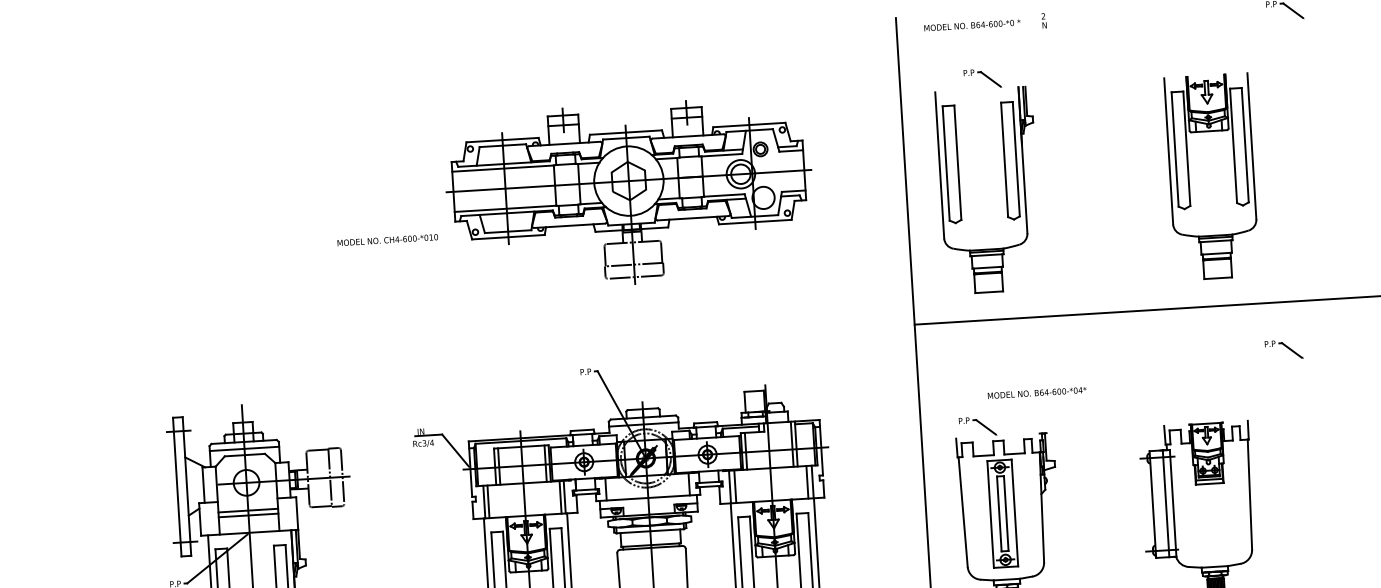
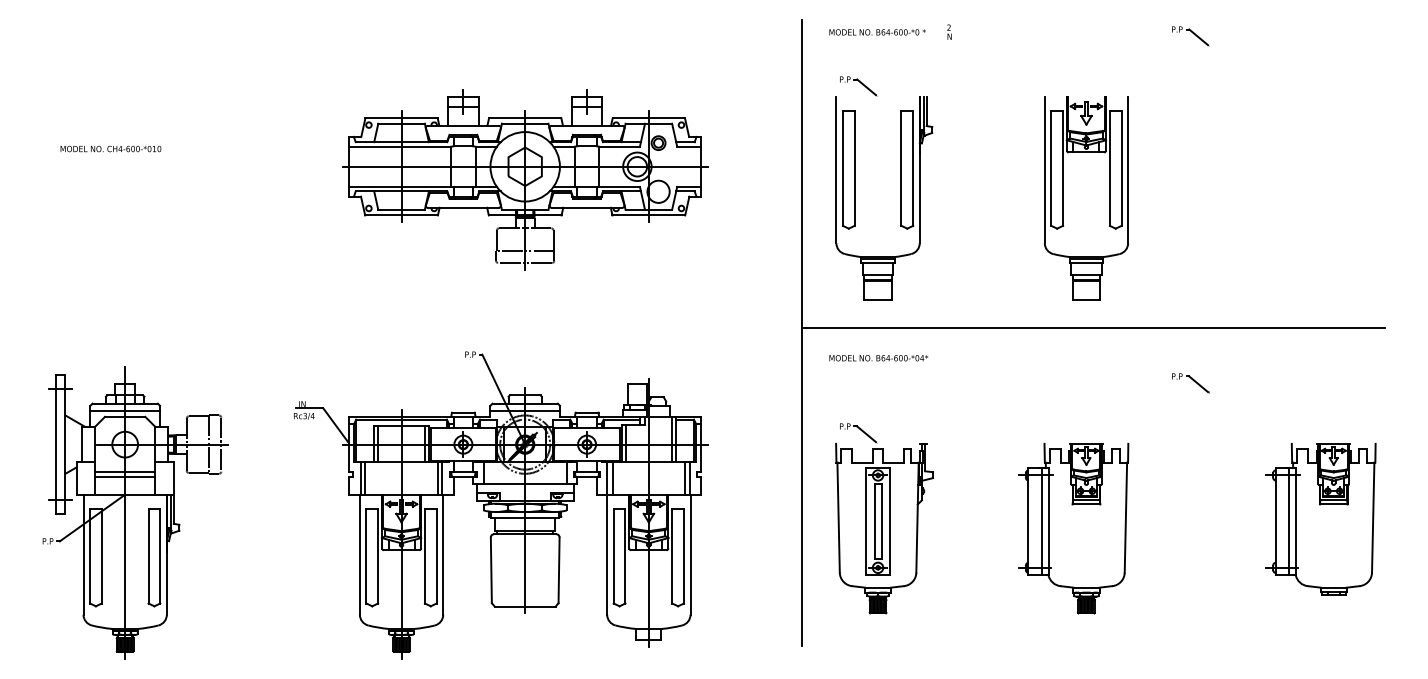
part: (982, 79) -> (858, 86), moved
part: (1189, 178) -> (1063, 198), moved
text: (387, 239) -> (110, 148), moved
part: (1283, 350) -> (1190, 383), moved
text: (1036, 393) -> (878, 358), moved

